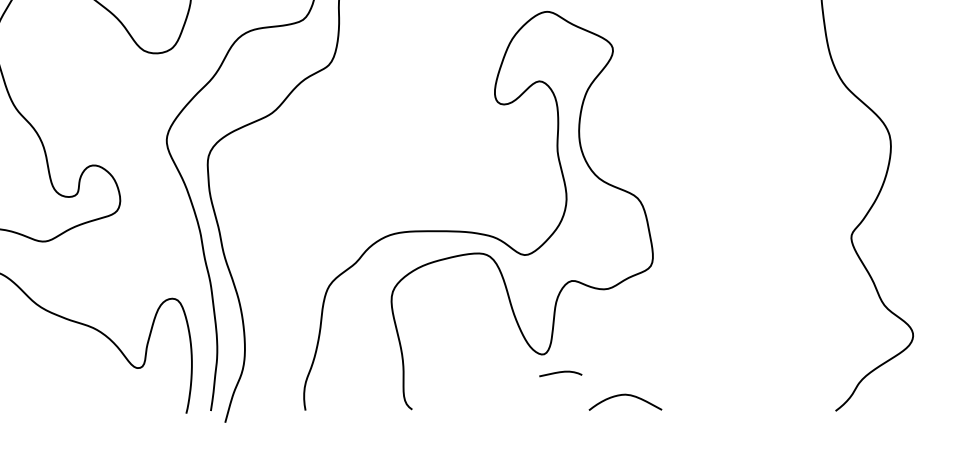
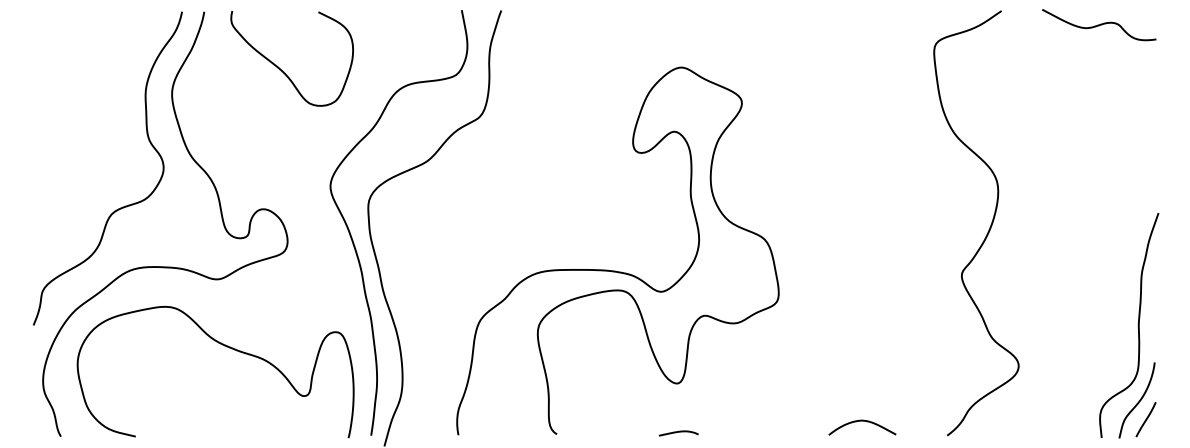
curve: (560, 372) -> (678, 432), moved
curve: (625, 395) -> (862, 421), moved

